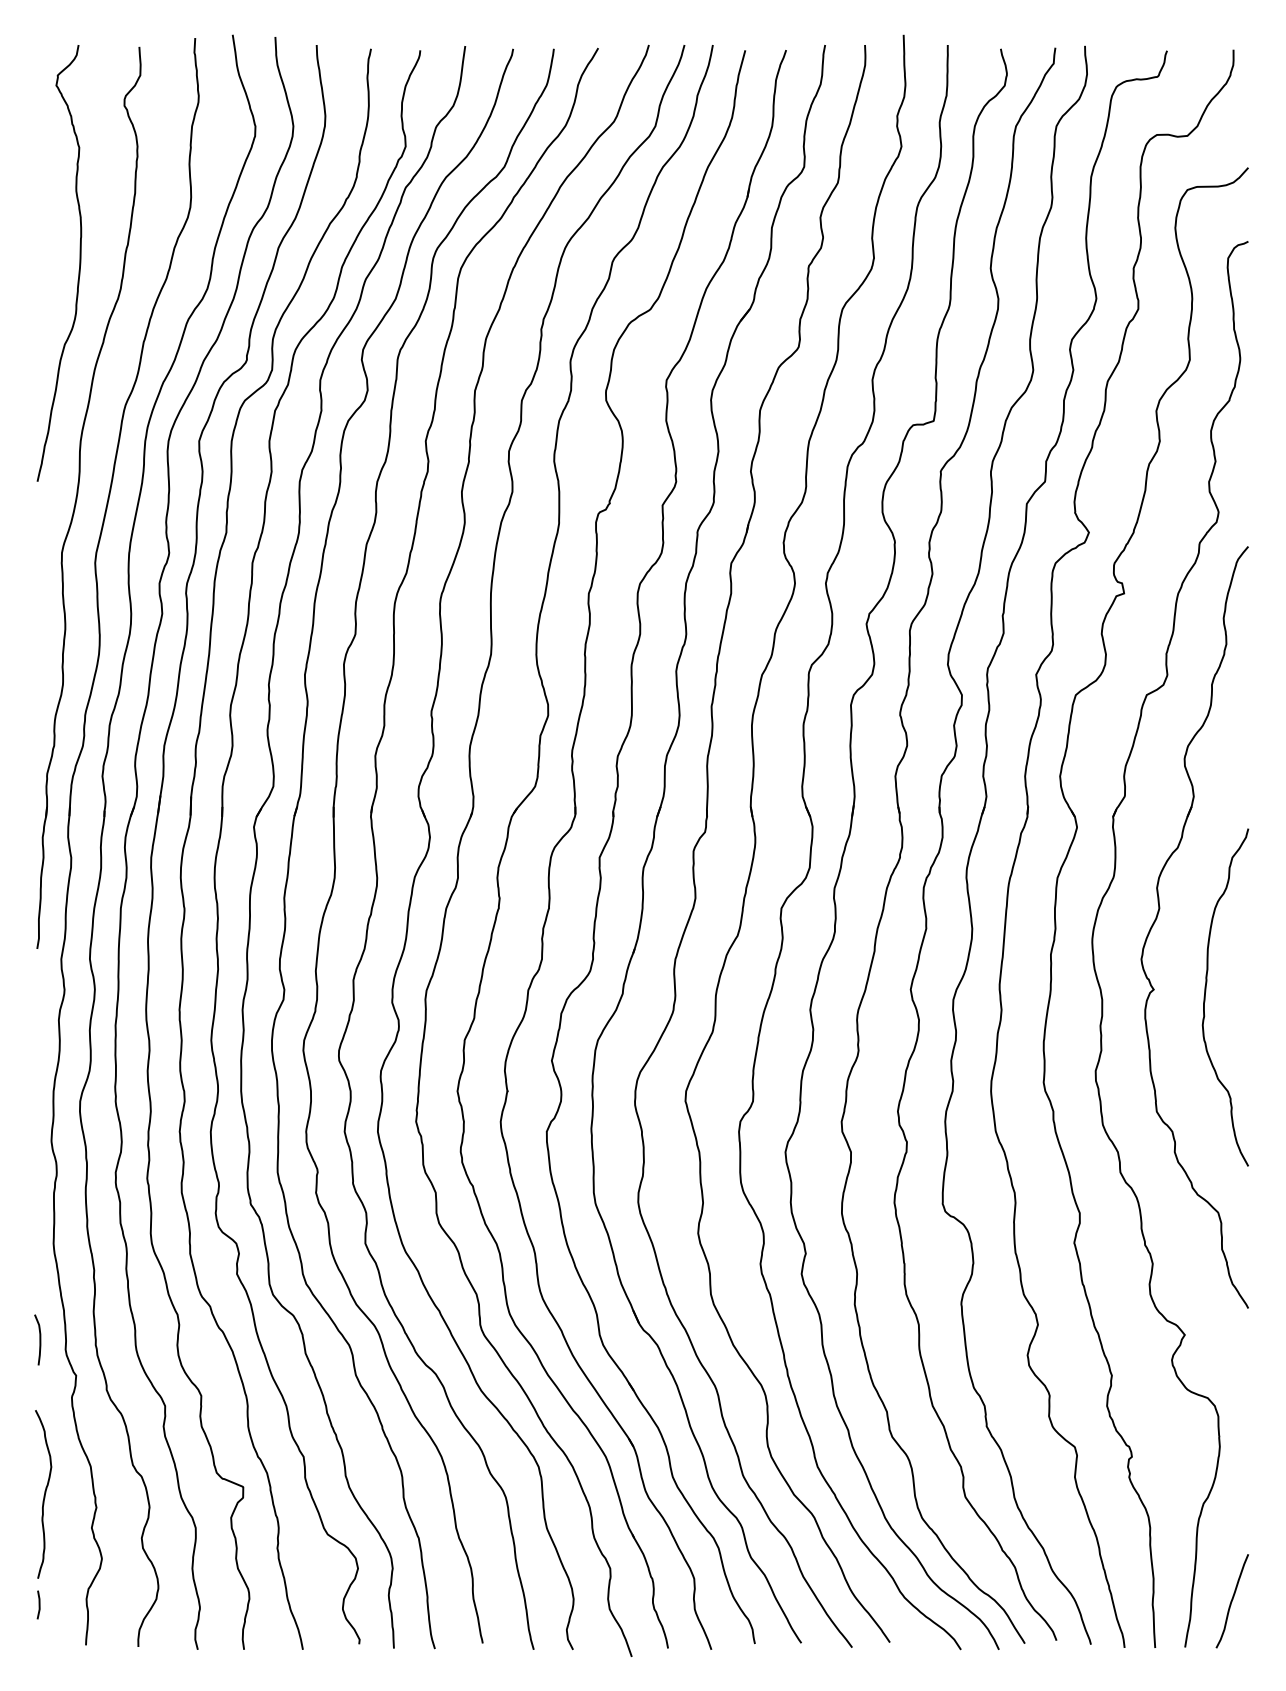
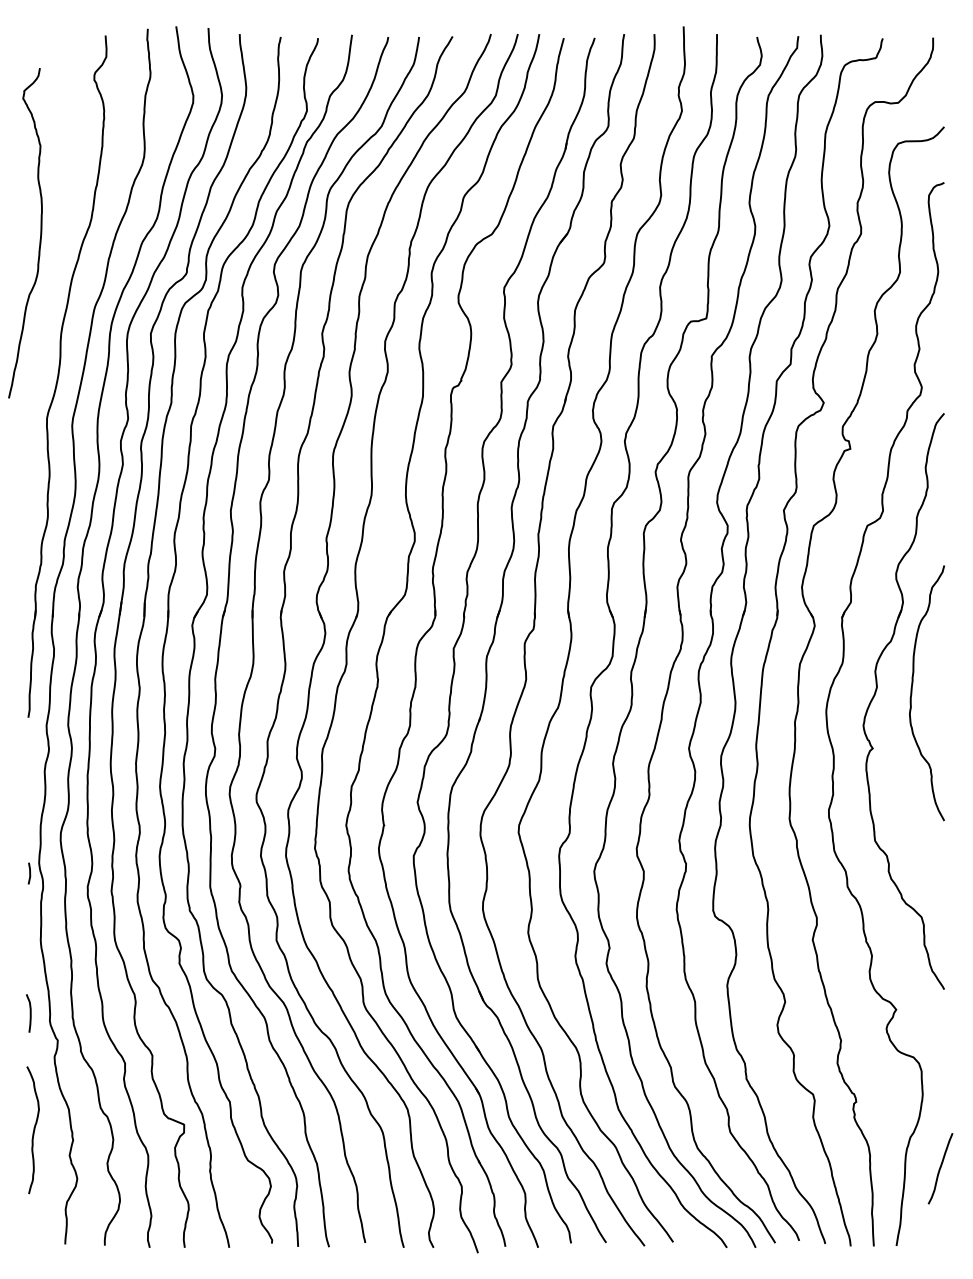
curve: (79, 263) -> (40, 233), moved
curve: (1206, 991) -> (912, 688), moved
curve: (1231, 1601) -> (939, 1168), moved
line: (38, 1604) -> (29, 873), moved

